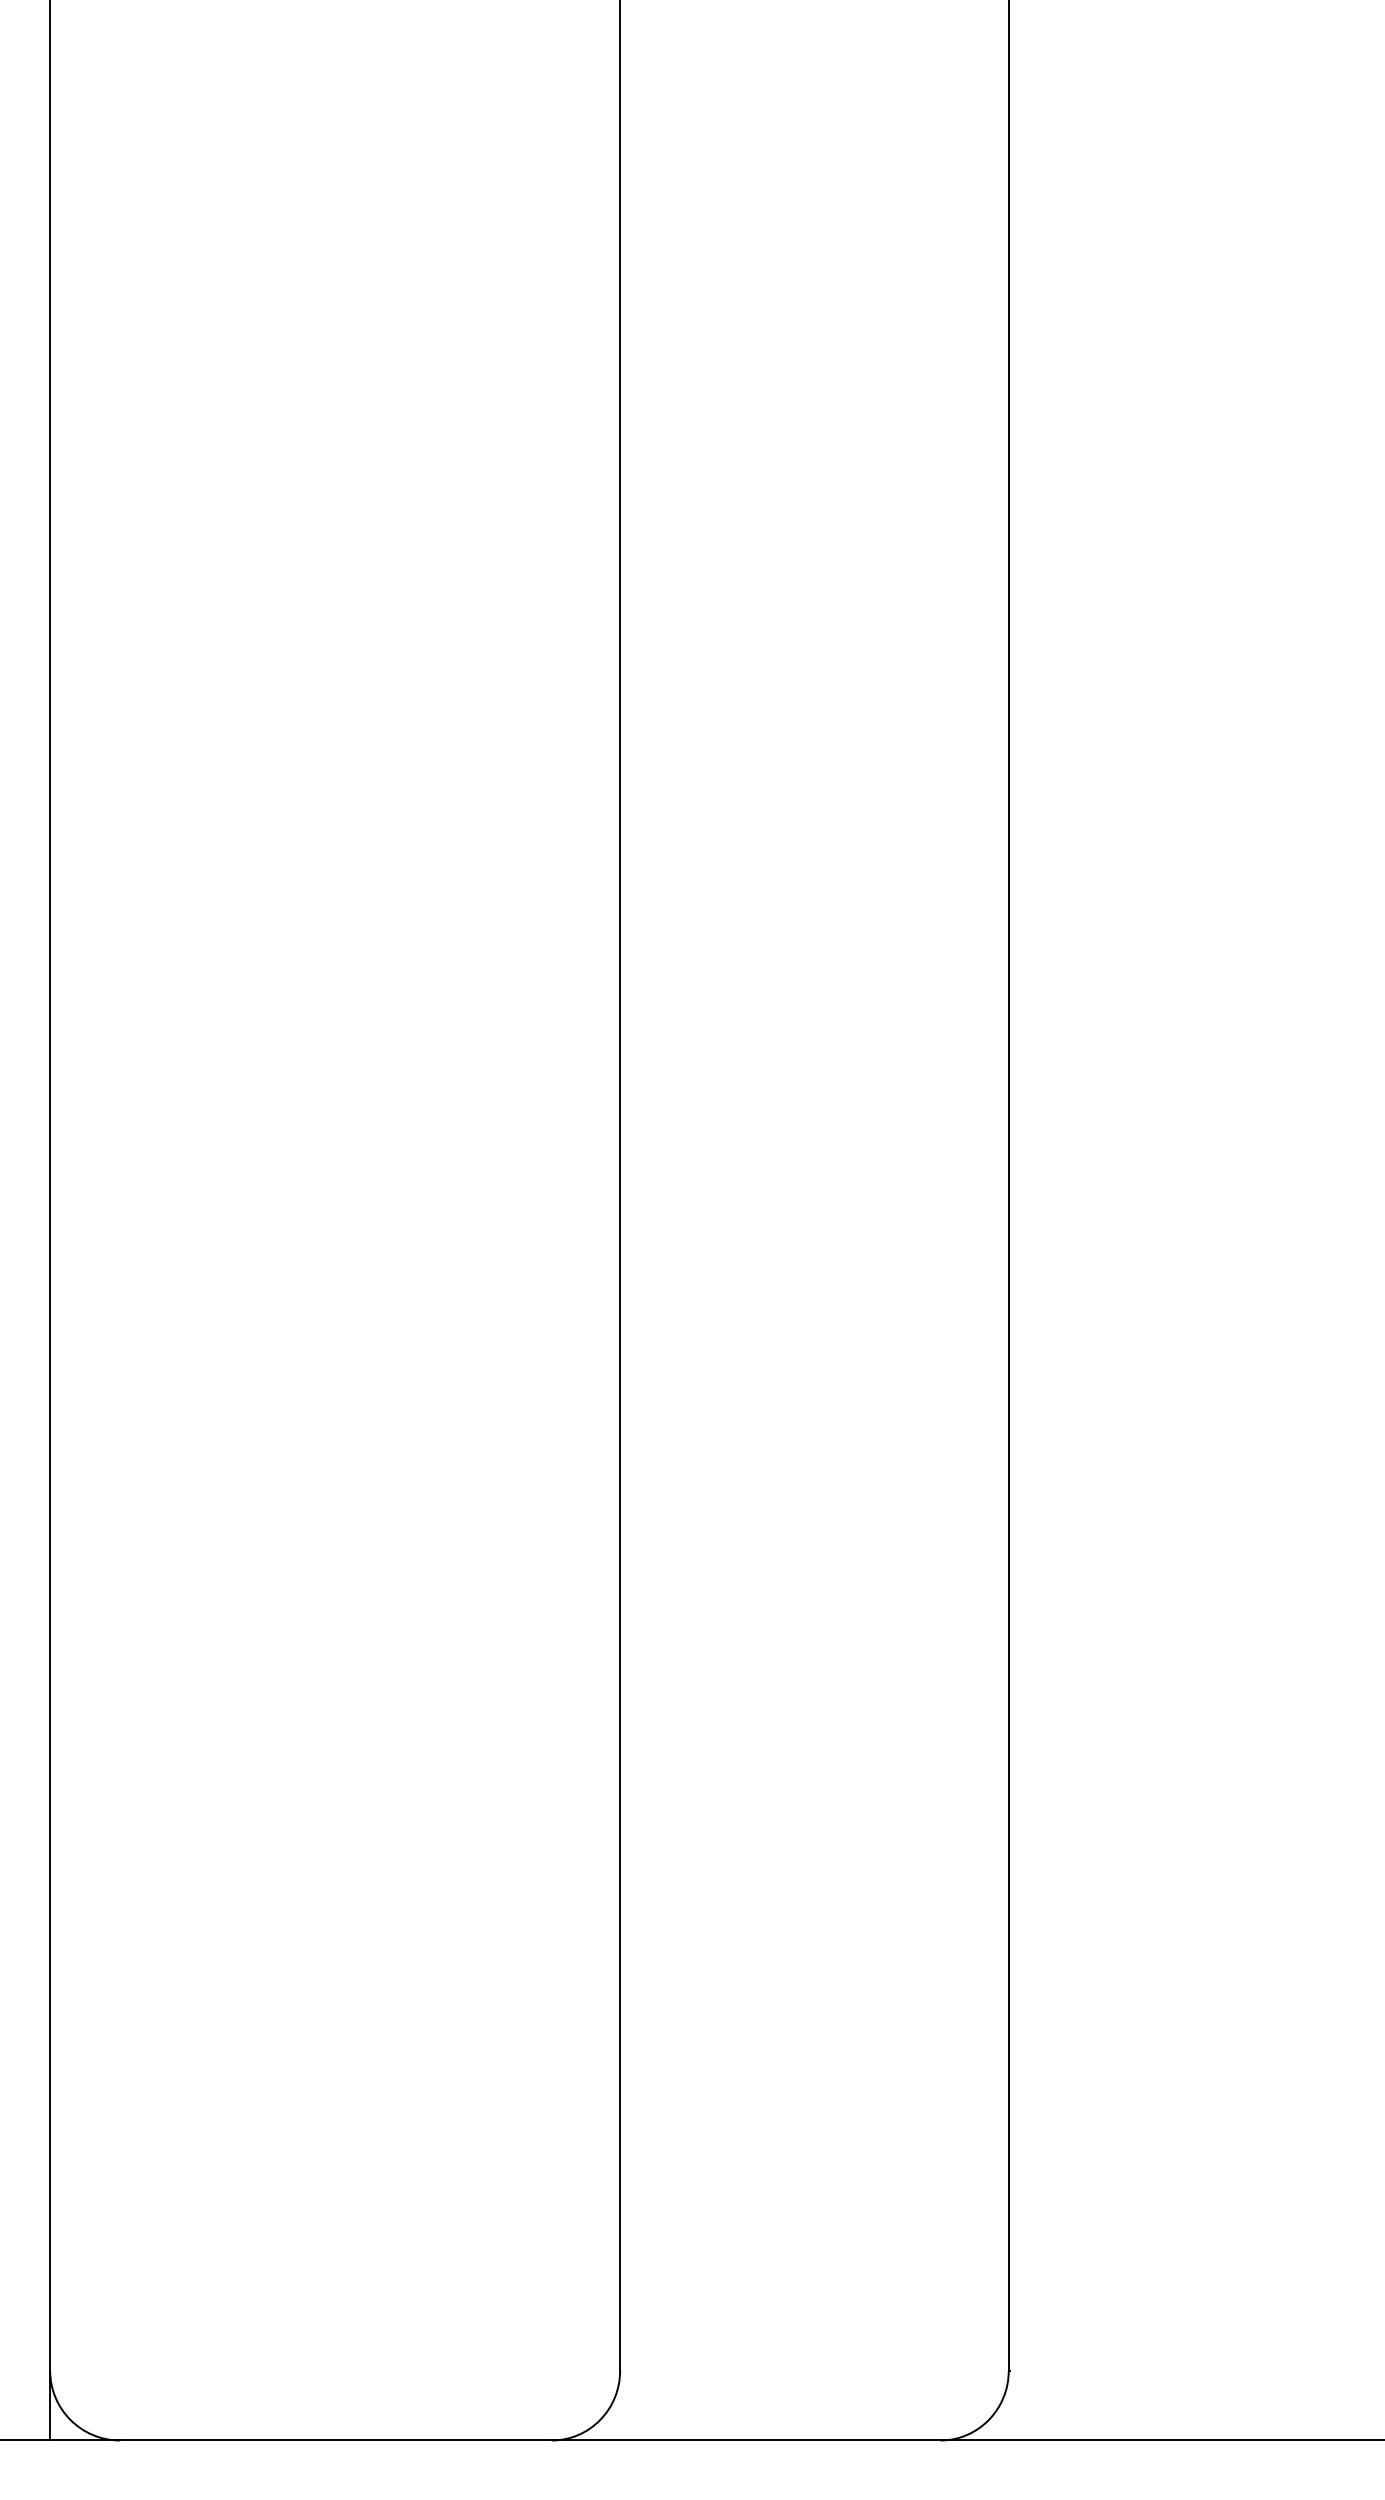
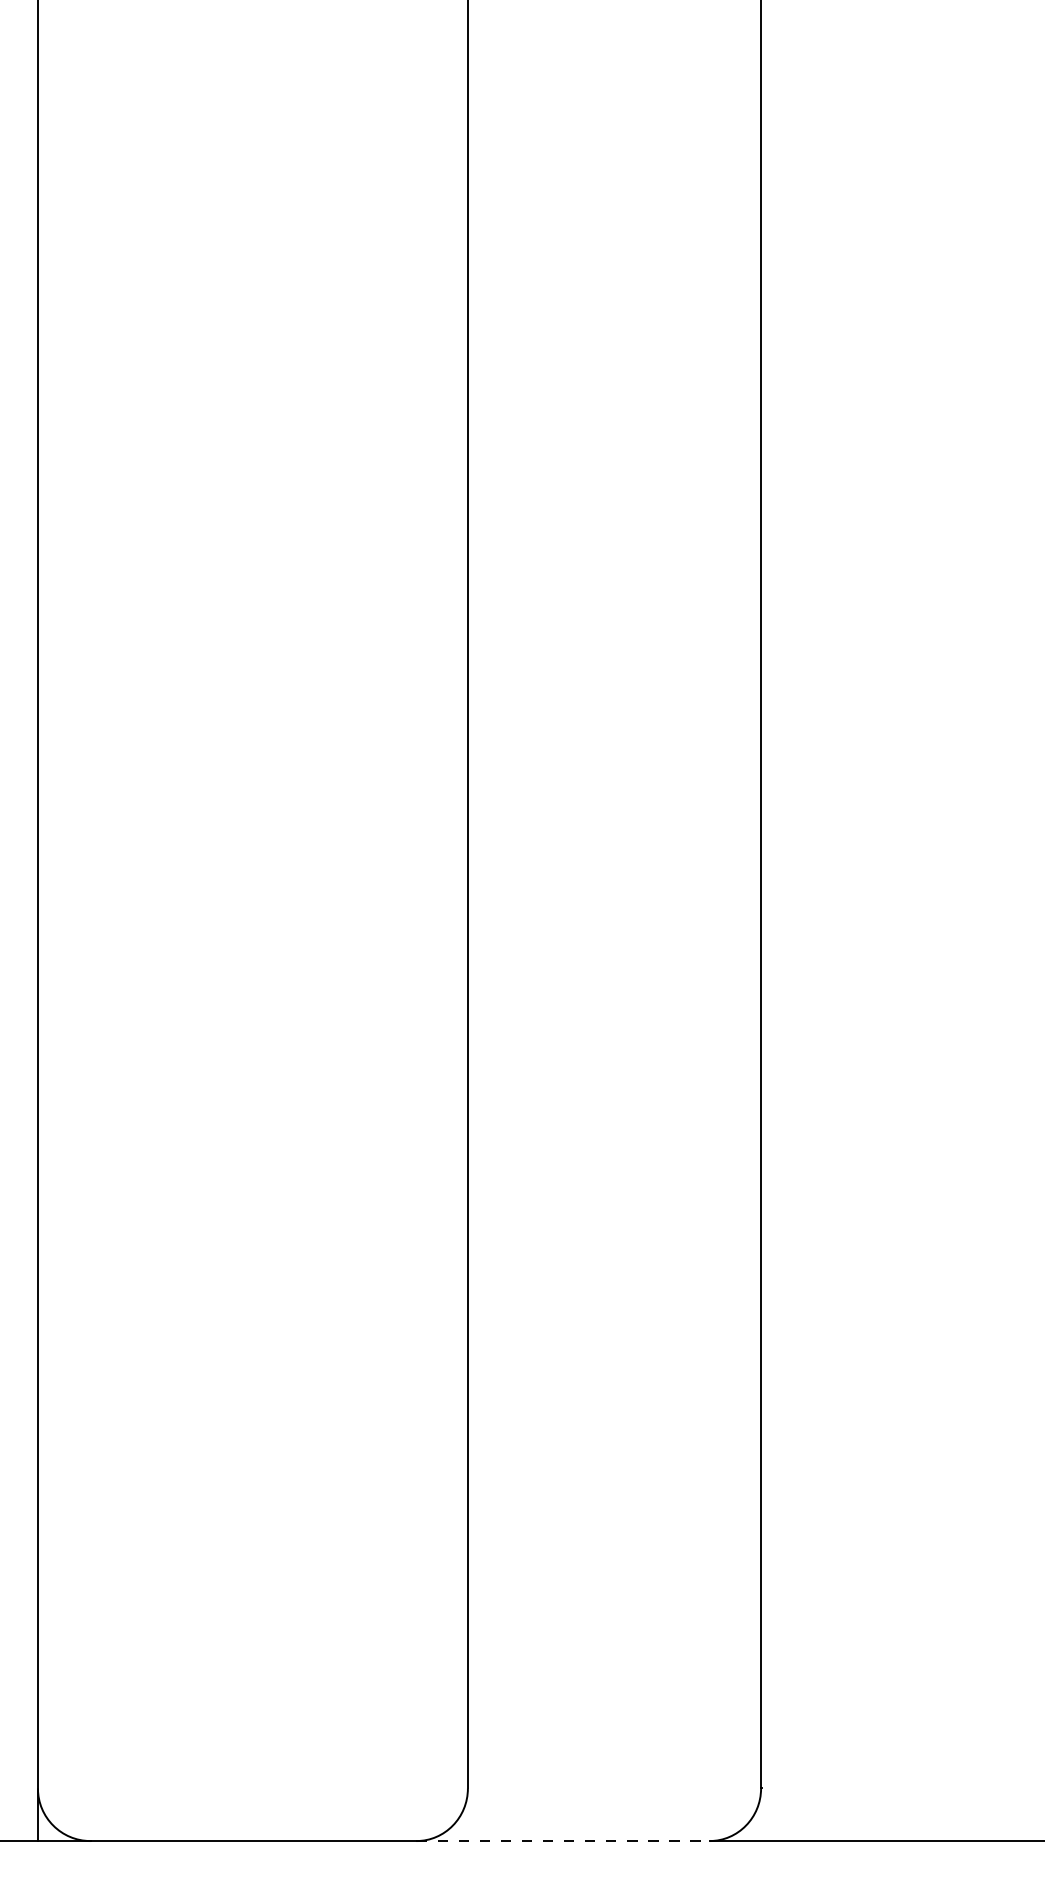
line: (746, 2441) -> (563, 1841), solid -> dashed

